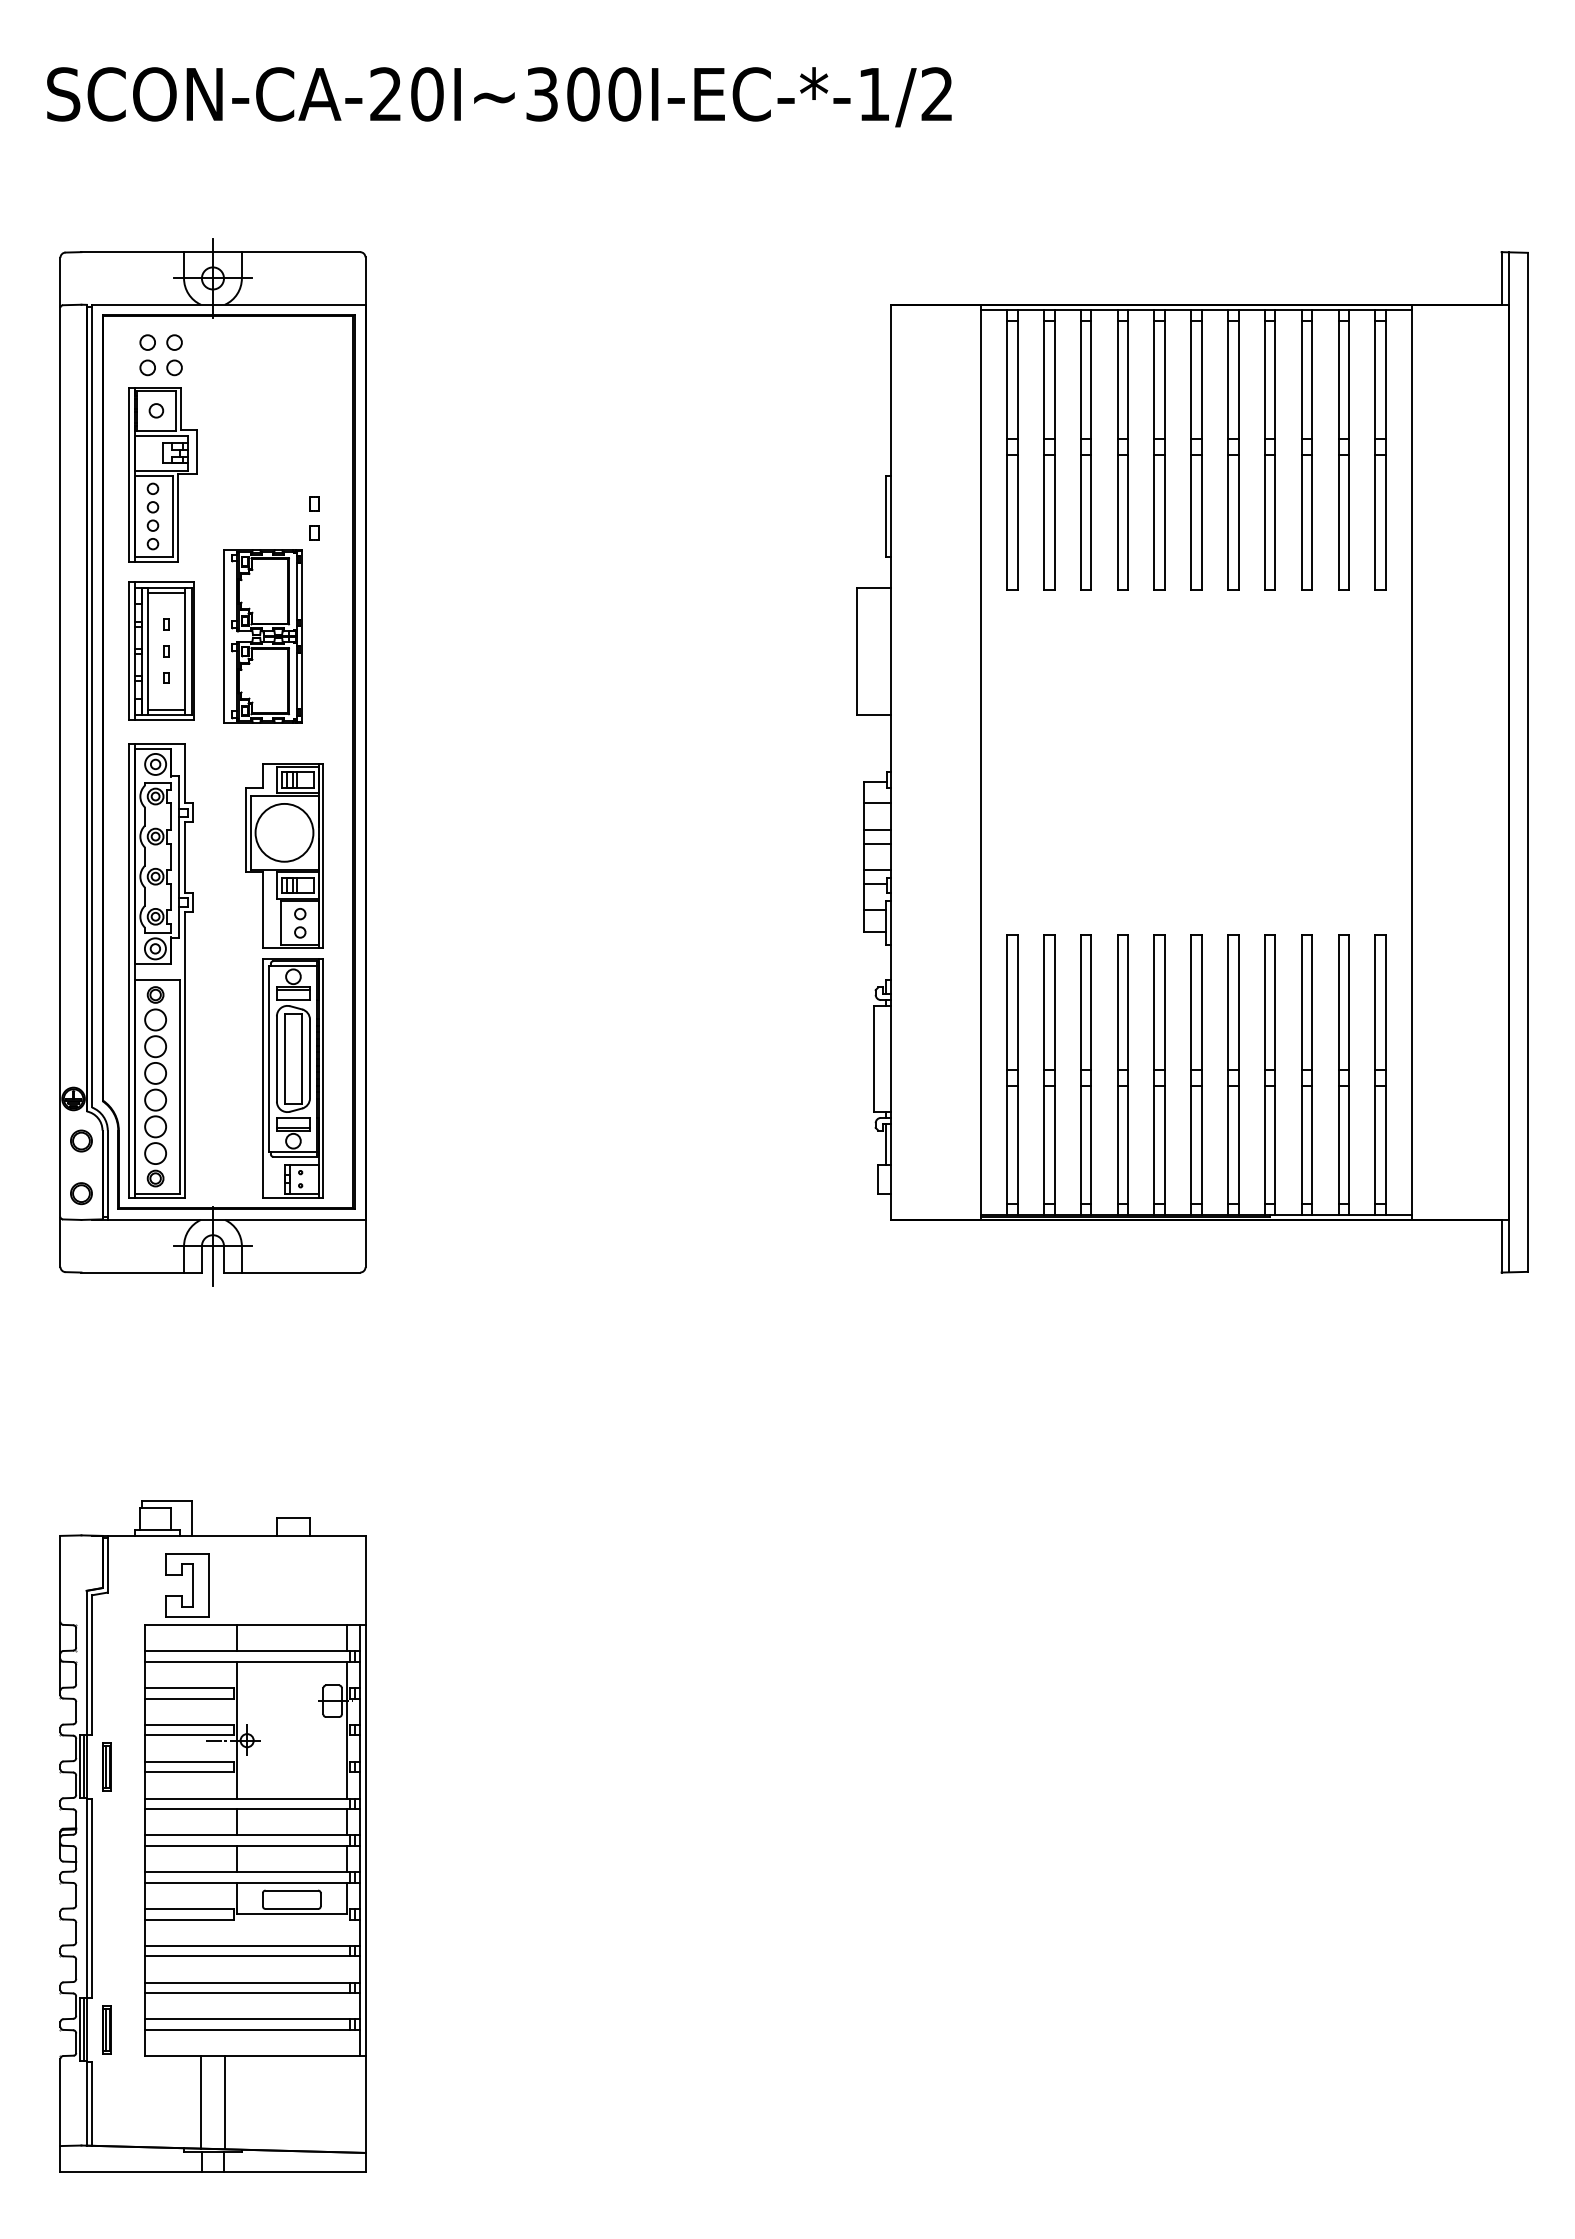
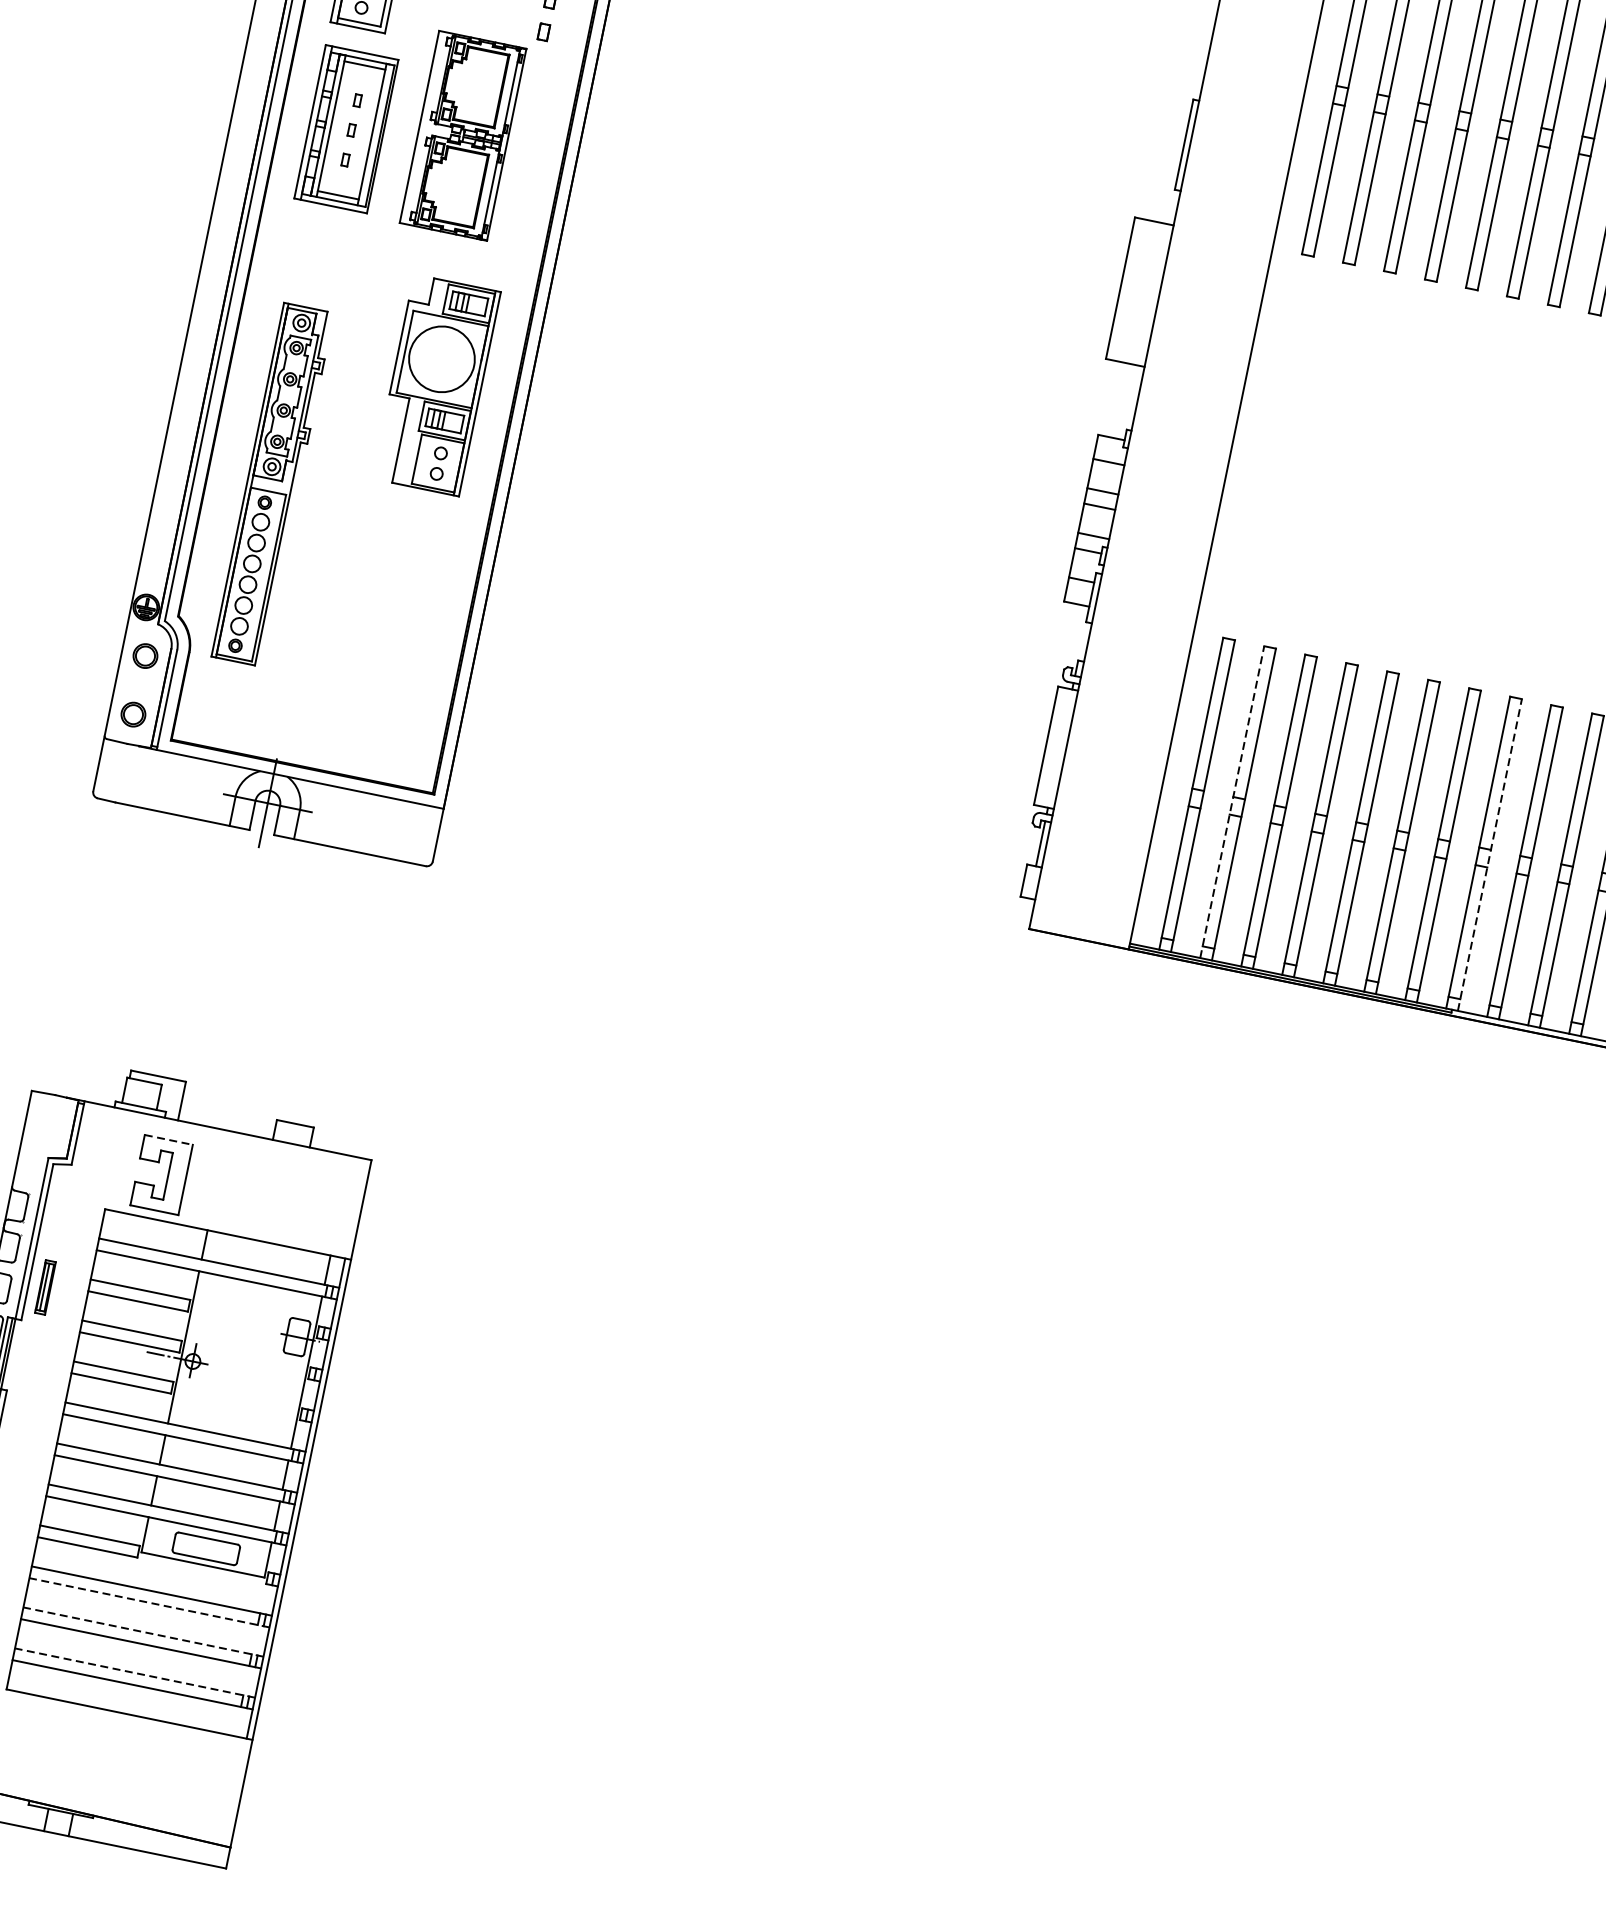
part: (160, 970) -> (272, 484), size x0.7
line: (1044, 1074) -> (1232, 802), solid -> dashed
line: (1275, 1074) -> (1489, 854), solid -> dashed
part: (292, 1078) -> (394, 634), removed
line: (187, 1553) -> (169, 1139), solid -> dashed
part: (106, 1766) -> (45, 1286), moved
line: (252, 1956) -> (149, 1602), solid -> dashed
line: (252, 1982) -> (143, 1631), solid -> dashed
line: (252, 2019) -> (135, 1673), solid -> dashed
line: (200, 2102) -> (58, 1753), removed
line: (225, 2102) -> (86, 1759), removed

